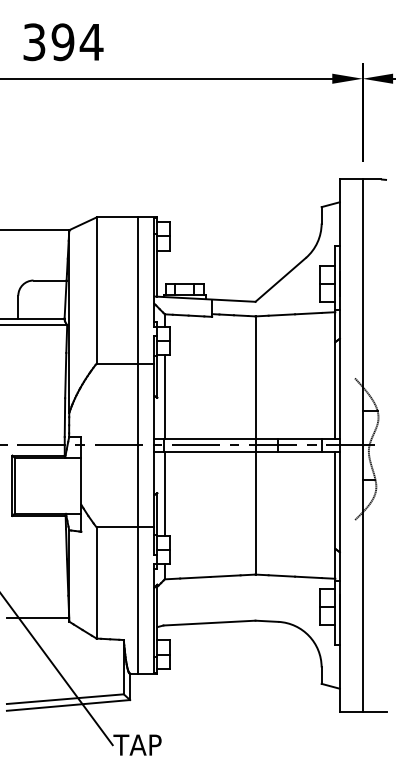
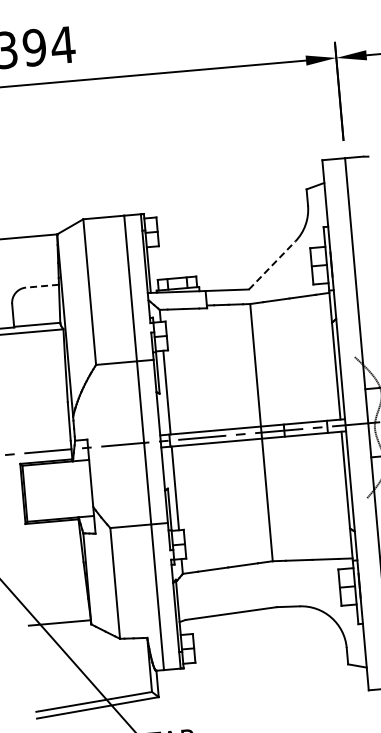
line: (281, 279) -> (272, 264), solid -> dashed
line: (50, 280) -> (42, 286), solid -> dashed

